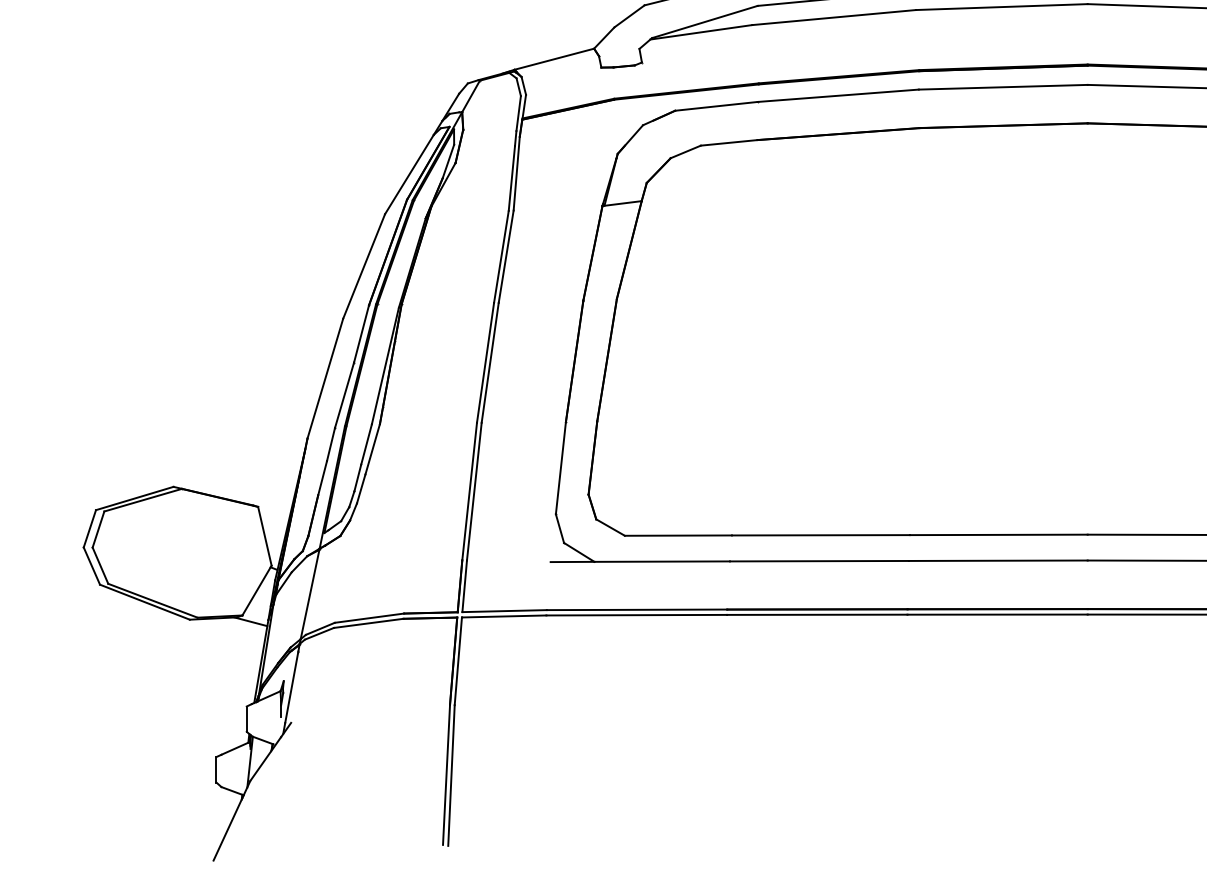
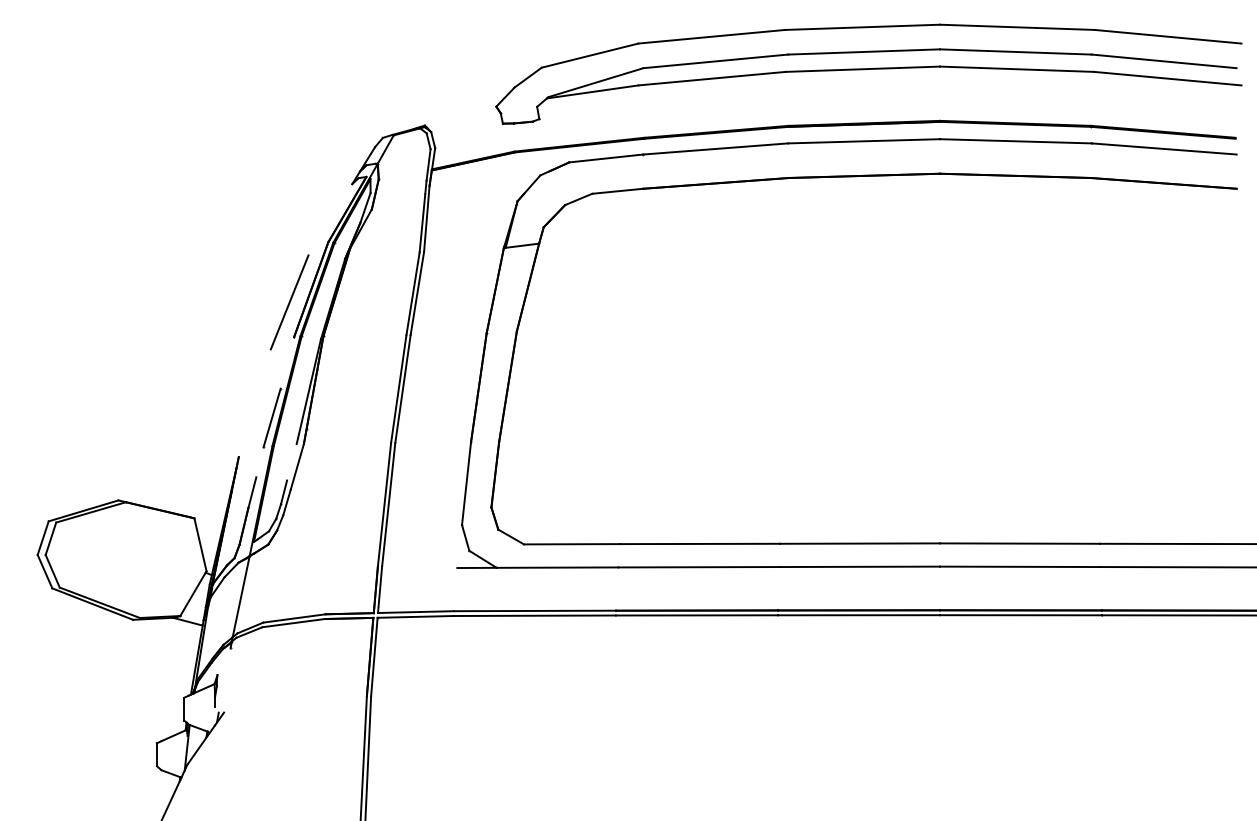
line: (554, 58) -> (460, 115), removed
line: (409, 174) -> (330, 219), removed
line: (361, 333) -> (287, 362), removed
line: (324, 379) -> (254, 403), removed
line: (330, 444) -> (259, 462), removed
line: (366, 444) -> (291, 462), removed
line: (291, 687) -> (224, 680), removed

